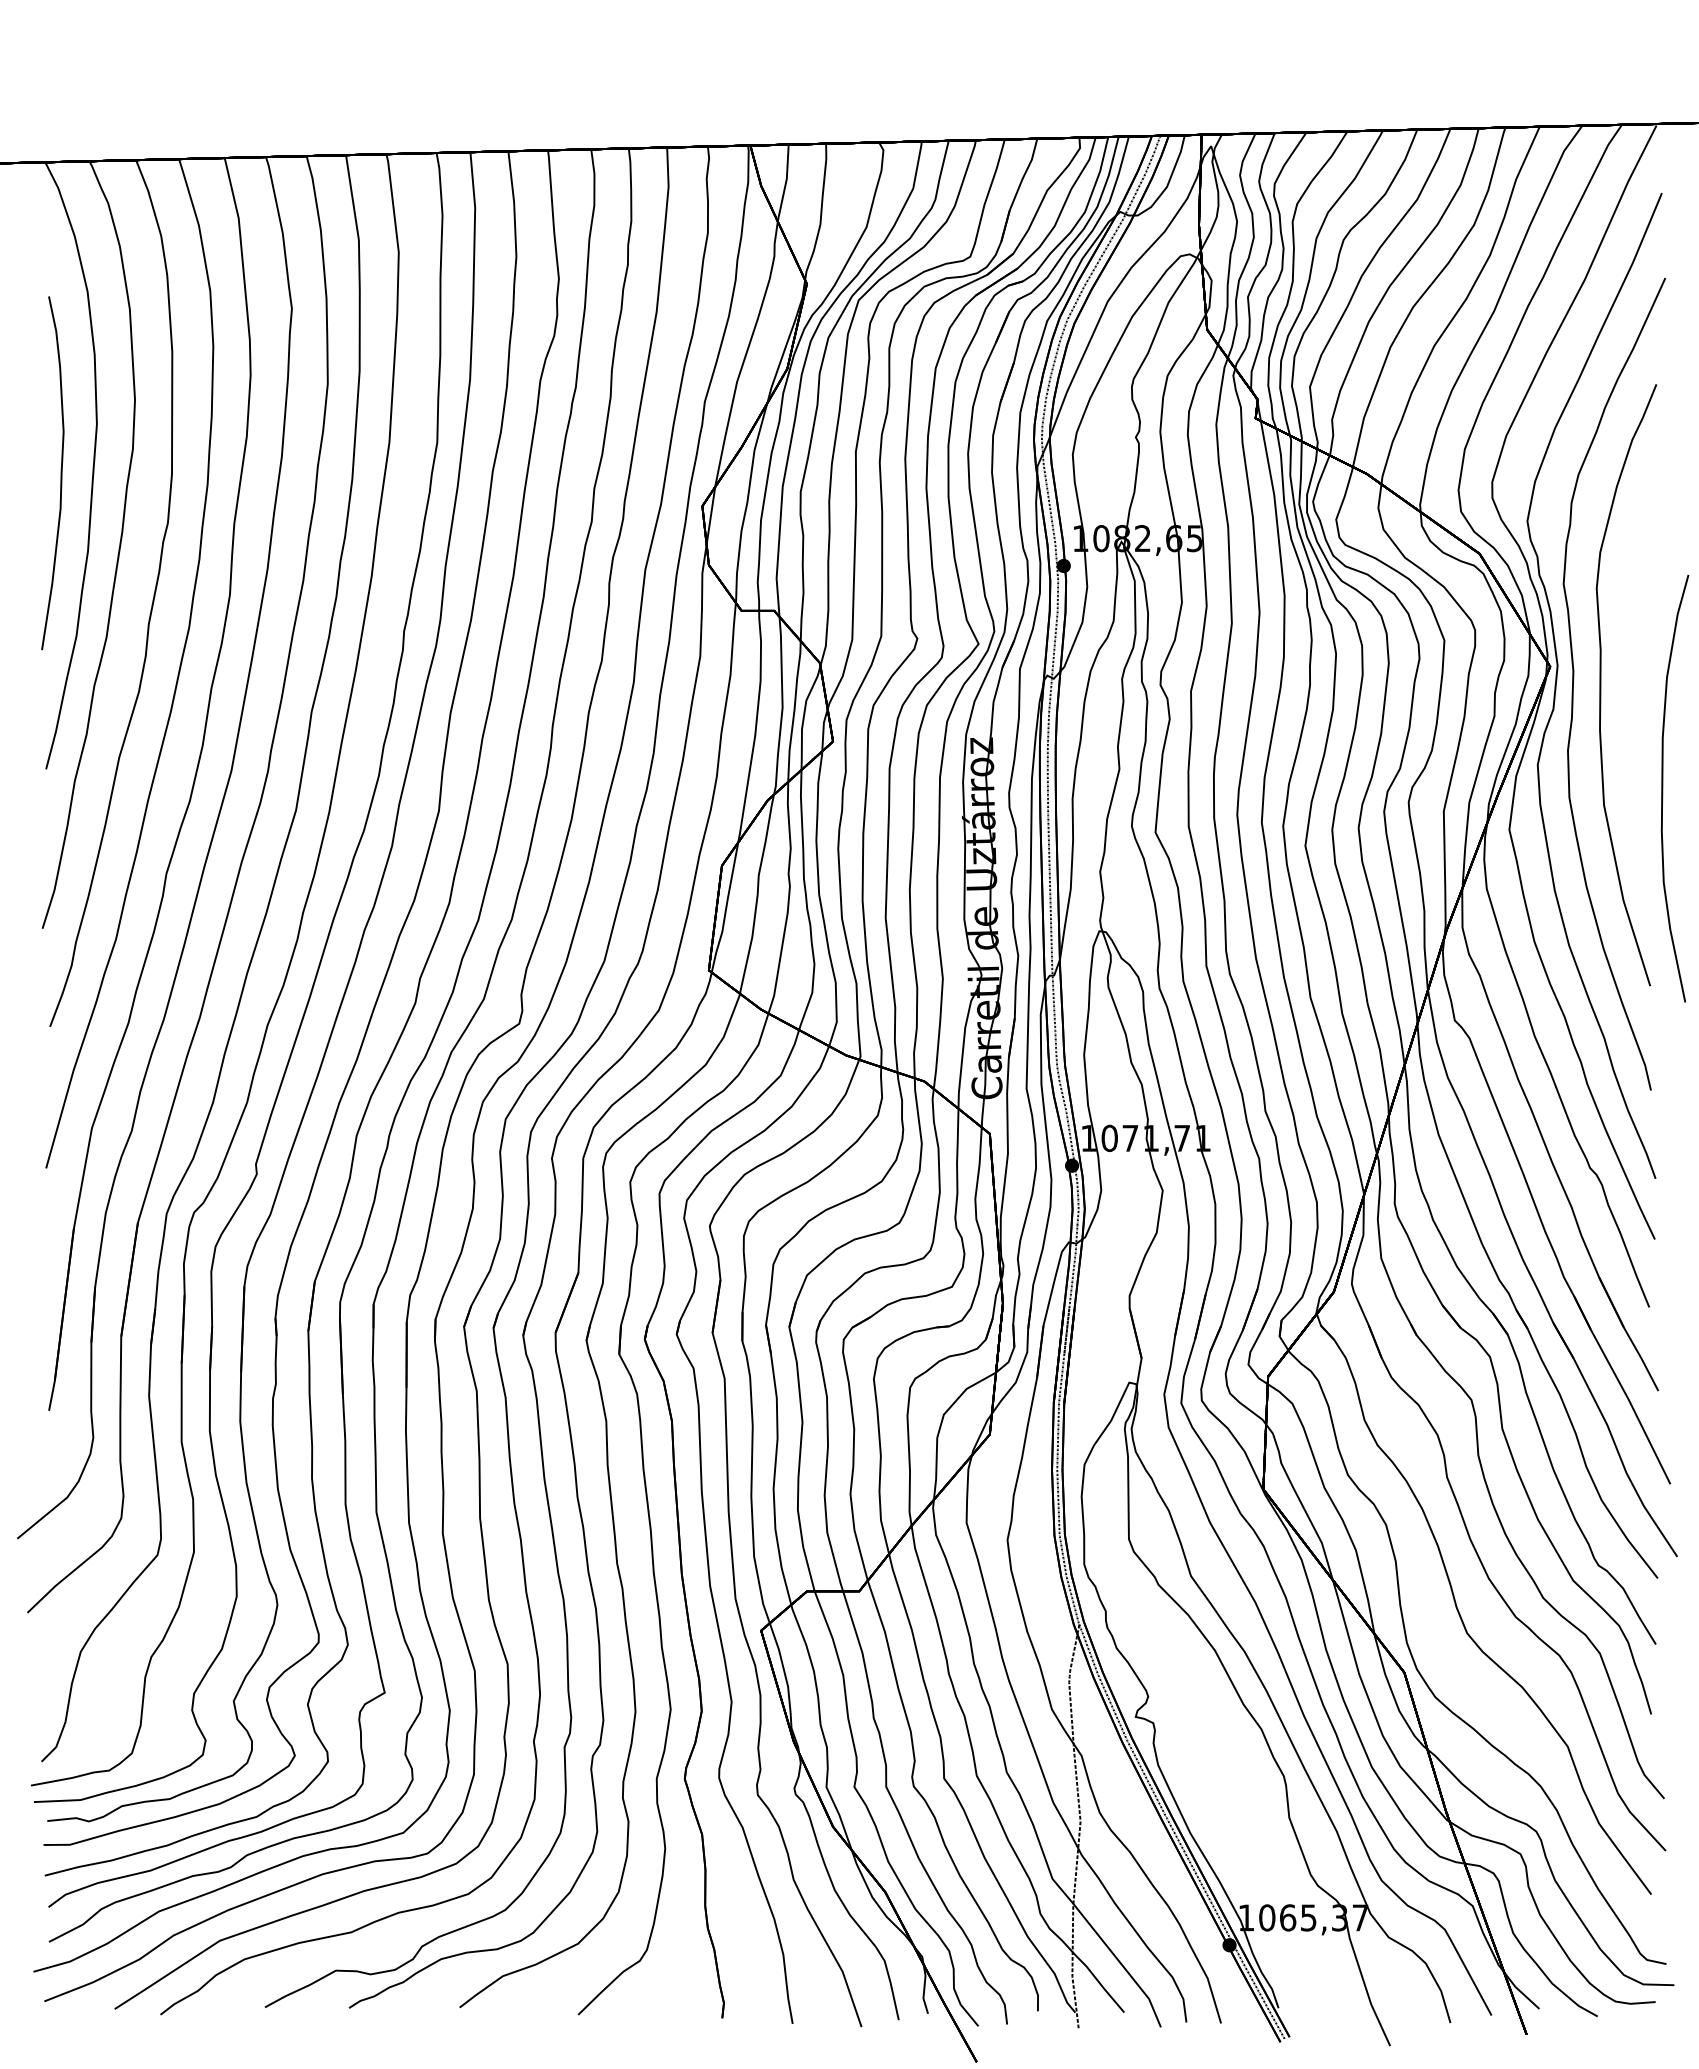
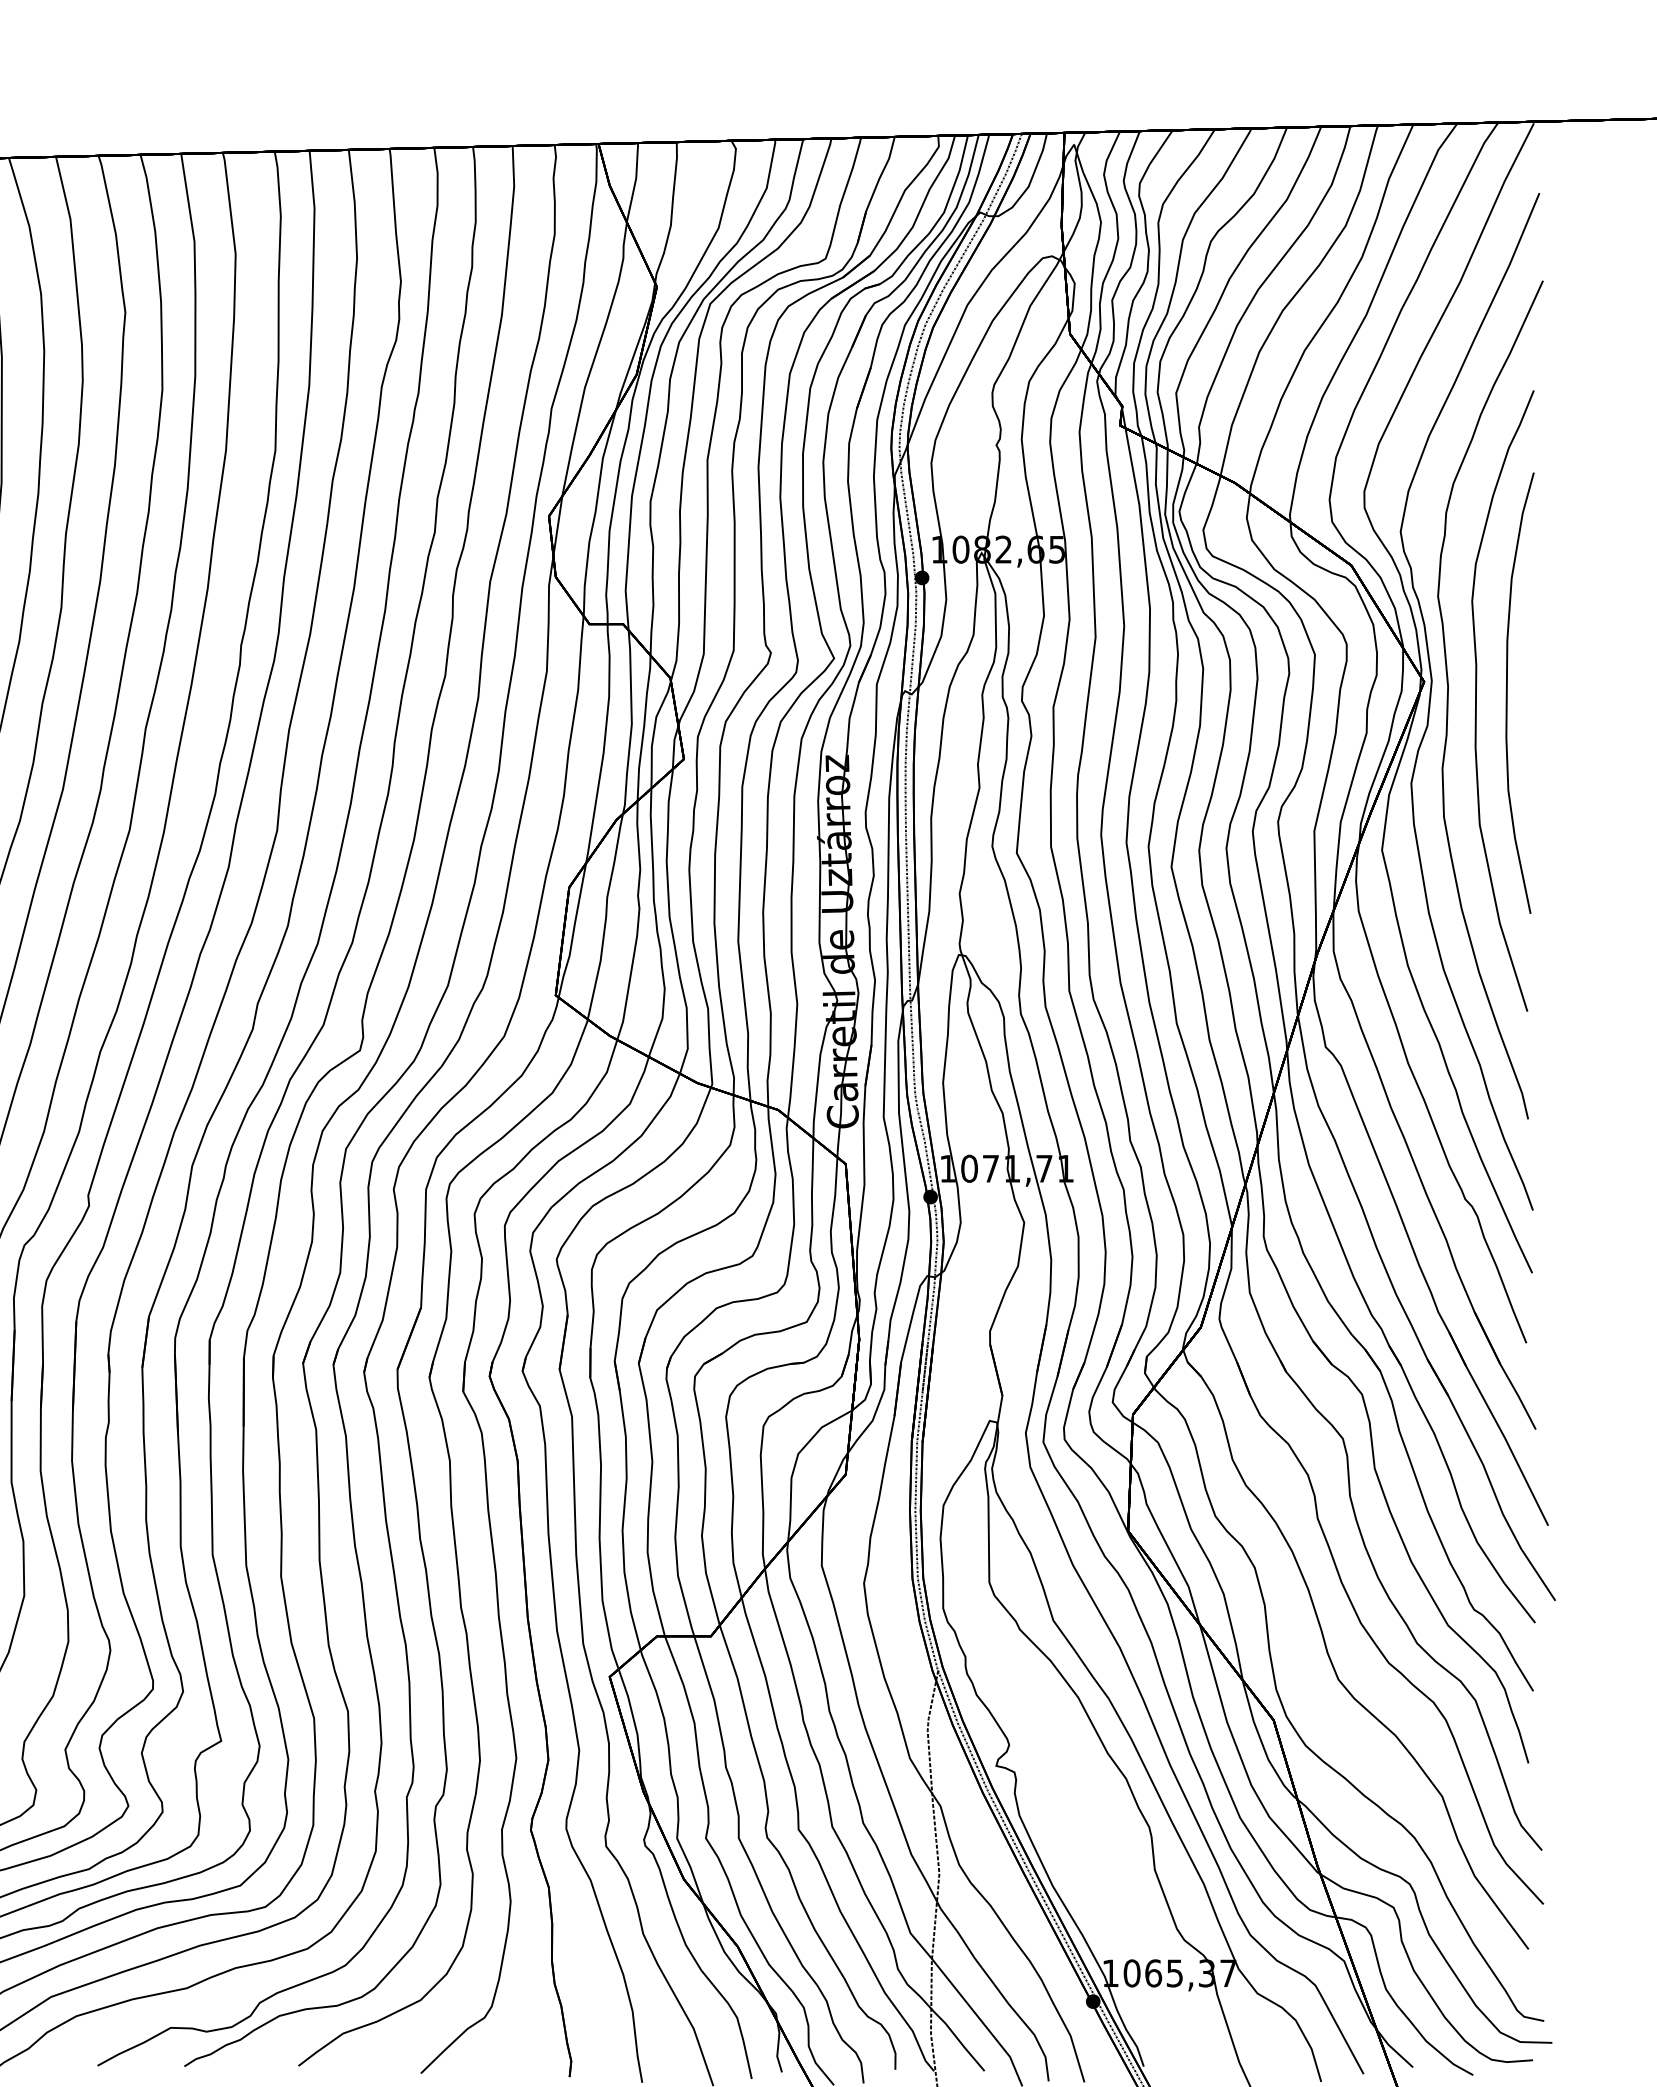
part: (1663, 788) -> (1508, 693), moved

